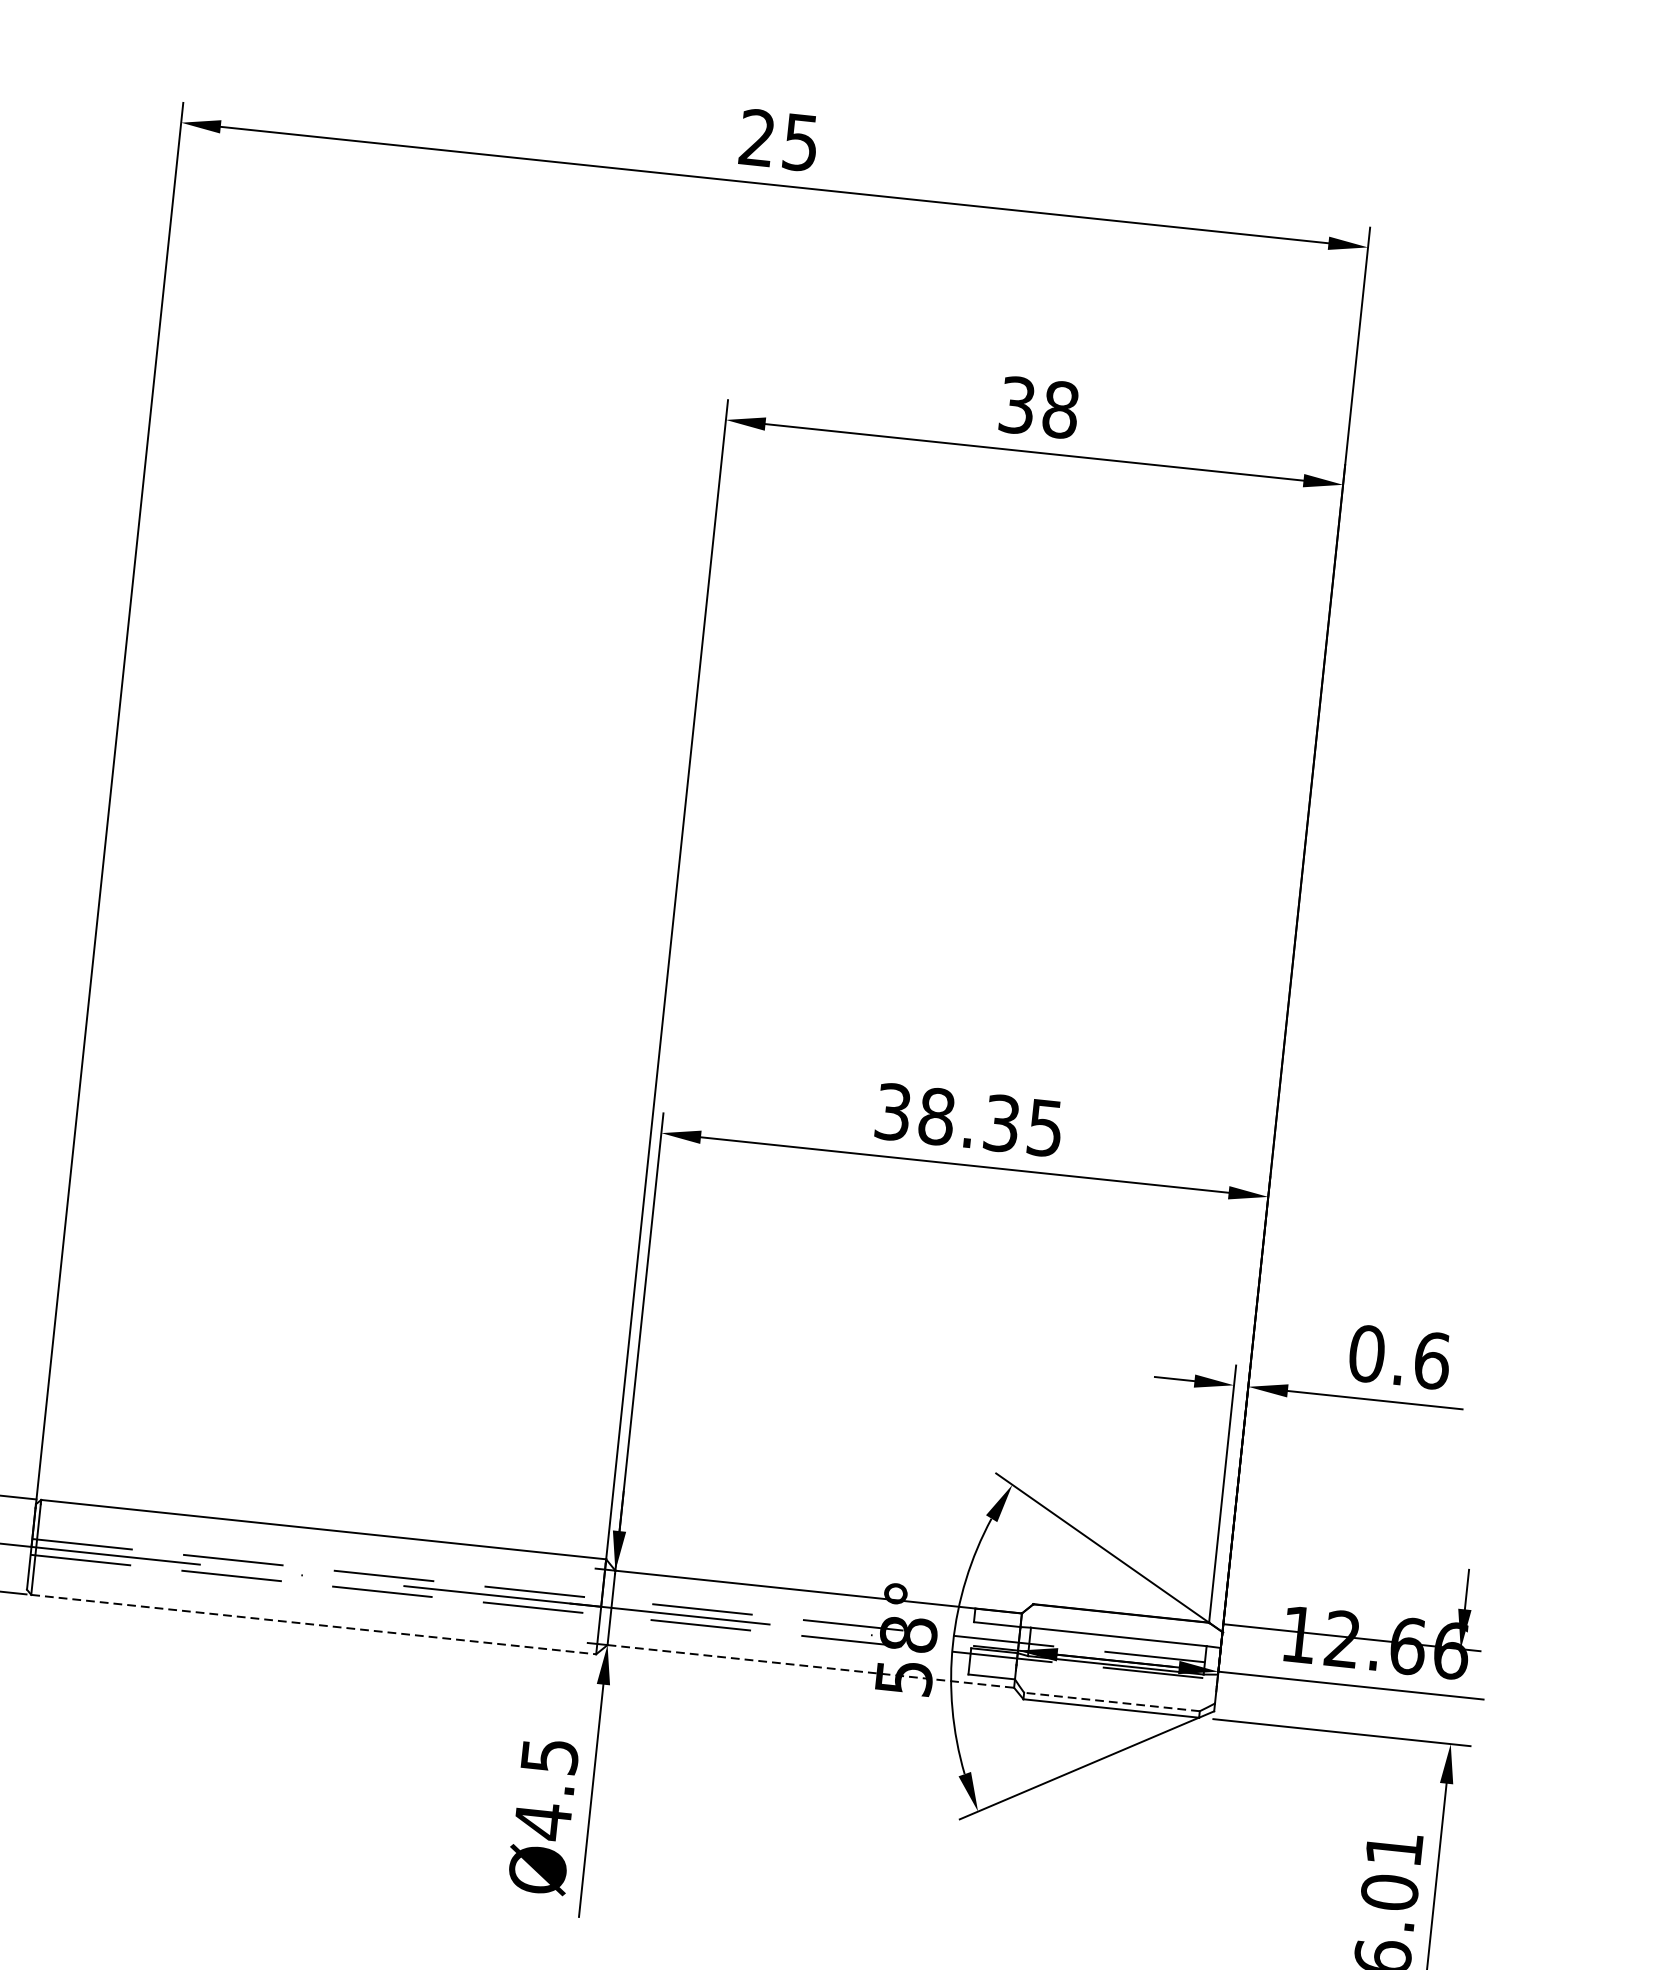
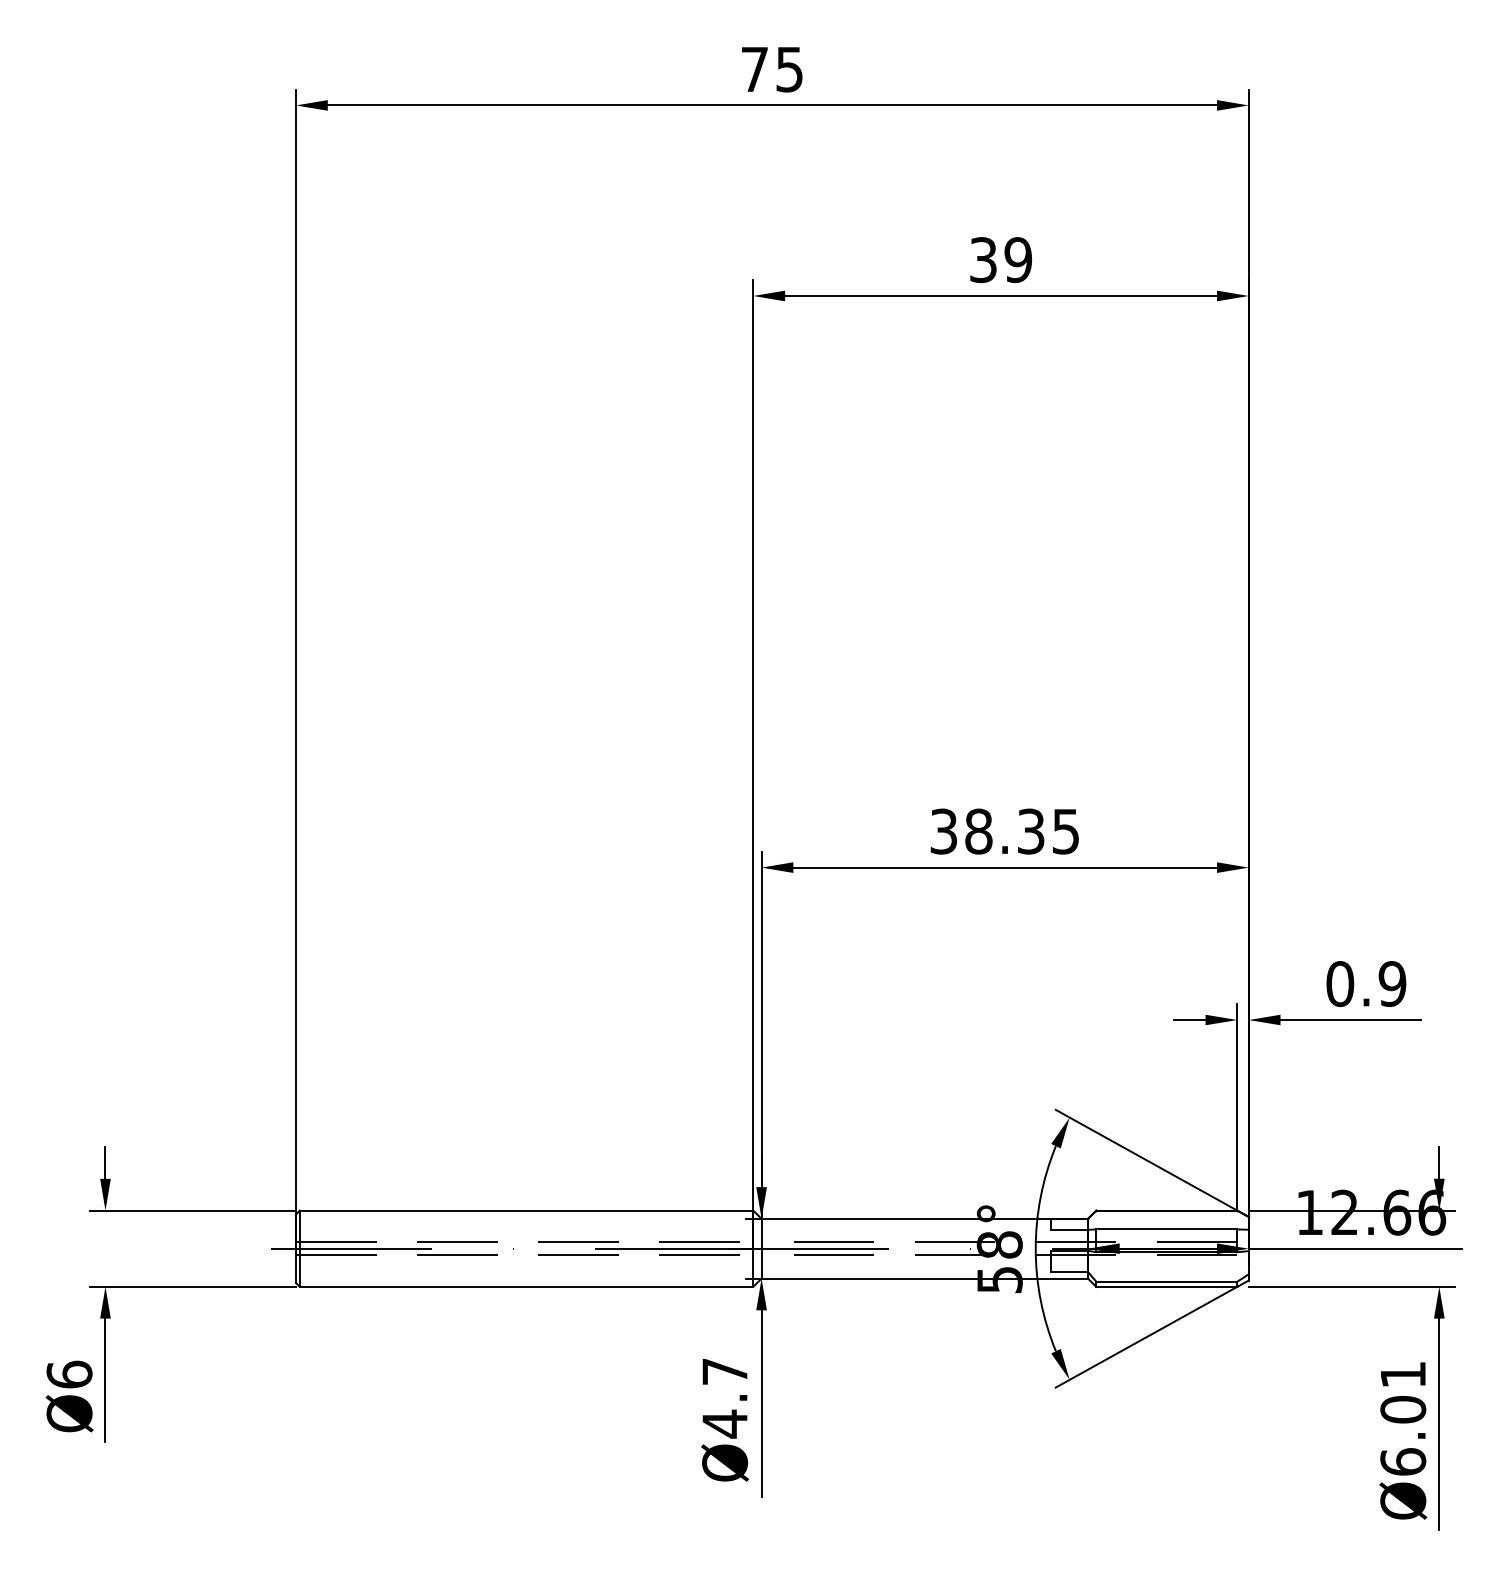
text: (757, 136) -> (754, 68), 25 -> 75
text: (1060, 410) -> (1018, 260), 38 -> 39
text: (1432, 1361) -> (1392, 984), 0.6 -> 0.9
line: (313, 1624) -> (526, 1286), dashed -> solid
line: (811, 1666) -> (925, 1278), dashed -> solid
line: (1111, 1701) -> (1166, 1281), dashed -> solid
text: (550, 1756) -> (725, 1371), Ø4.5 -> Ø4.7

